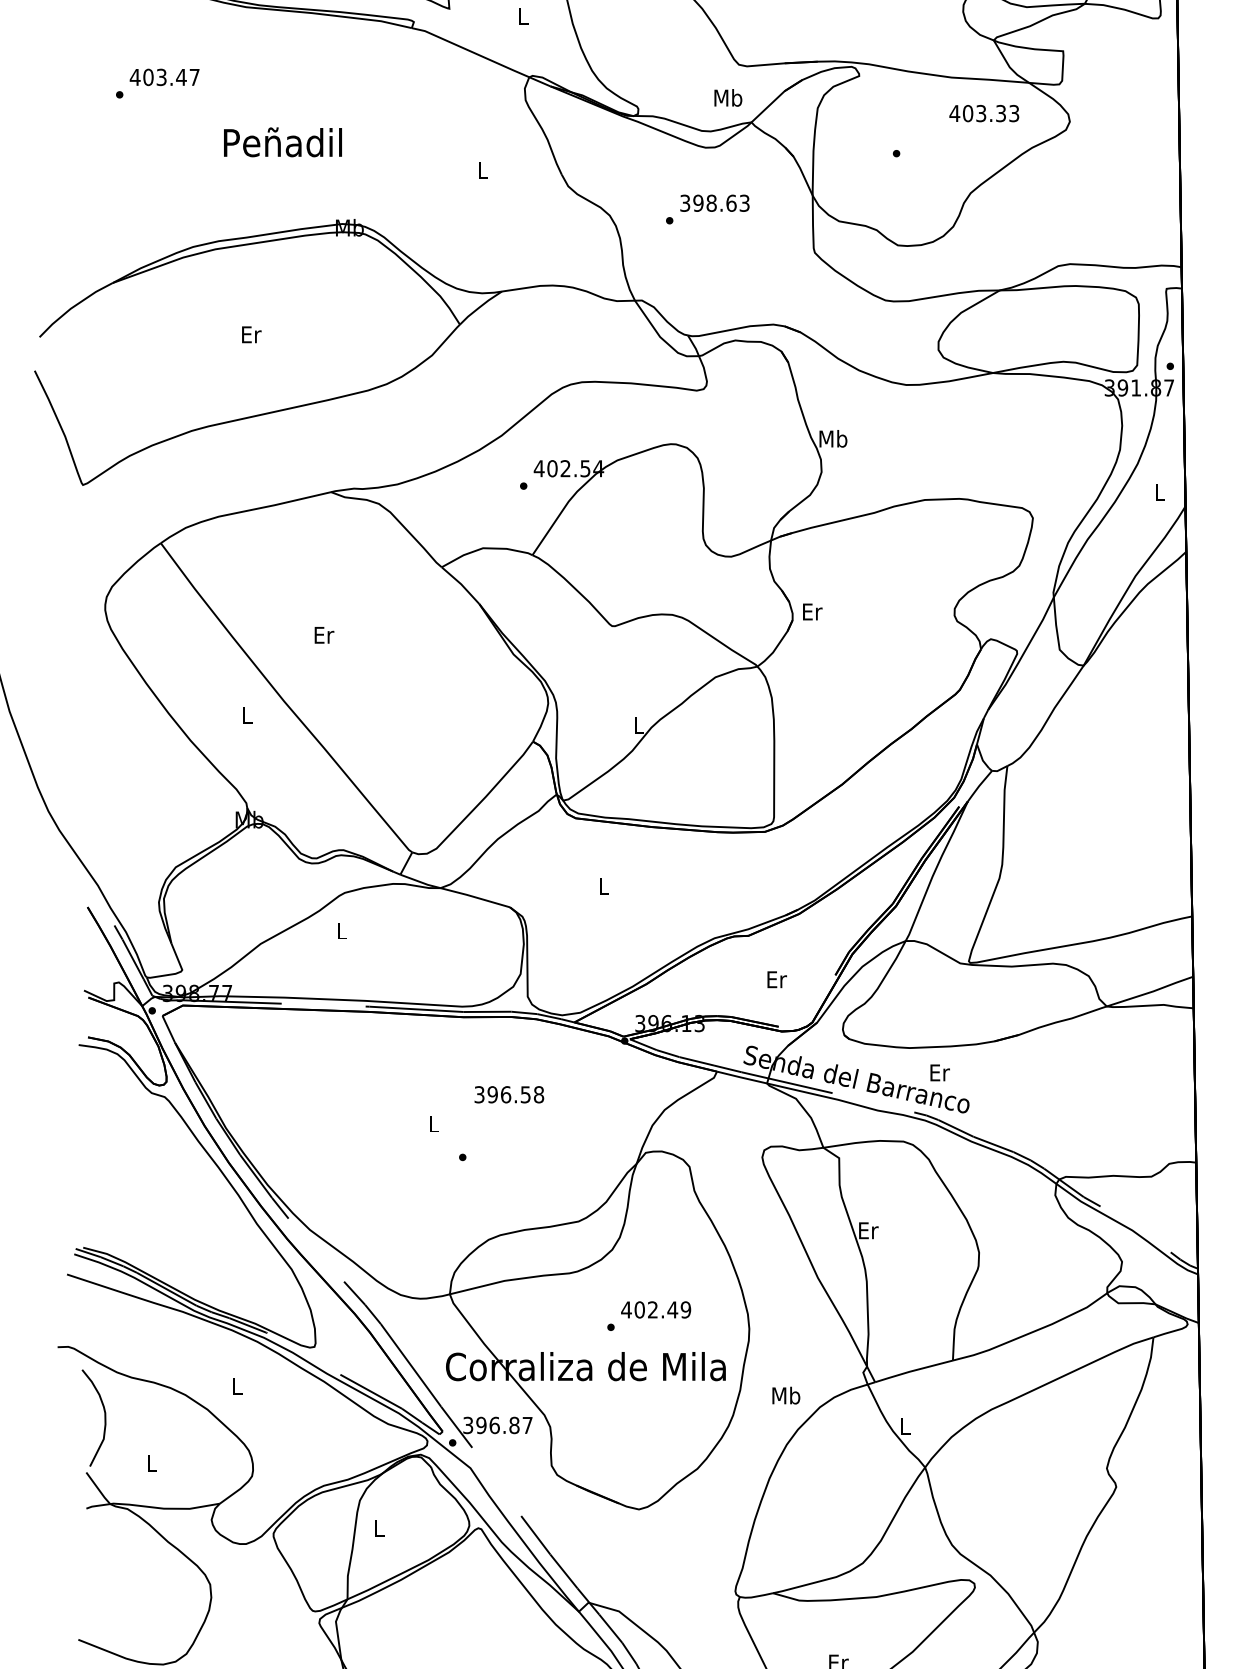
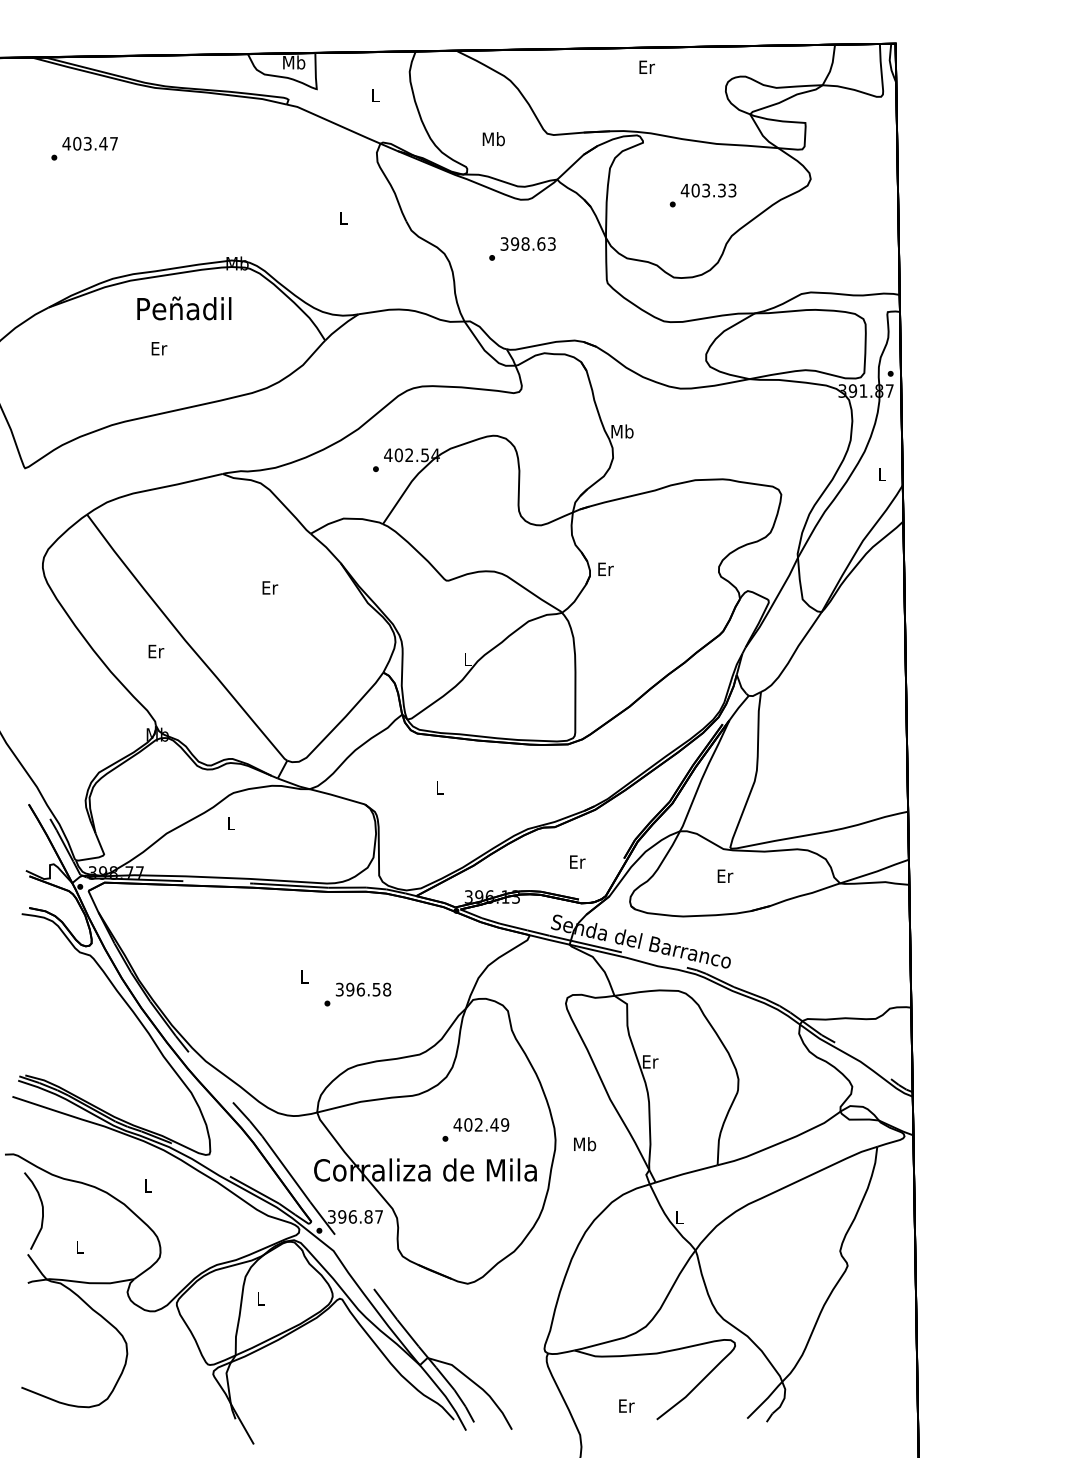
text: (727, 98) -> (493, 139), moved
text: (984, 113) -> (708, 190), moved
text: (283, 142) -> (184, 308), moved
text: (324, 634) -> (270, 587), moved
text: (248, 715) -> (156, 651), L -> Er
text: (940, 1071) -> (725, 875), moved
text: (509, 1094) -> (363, 989), moved
text: (786, 1396) -> (585, 1144), moved

